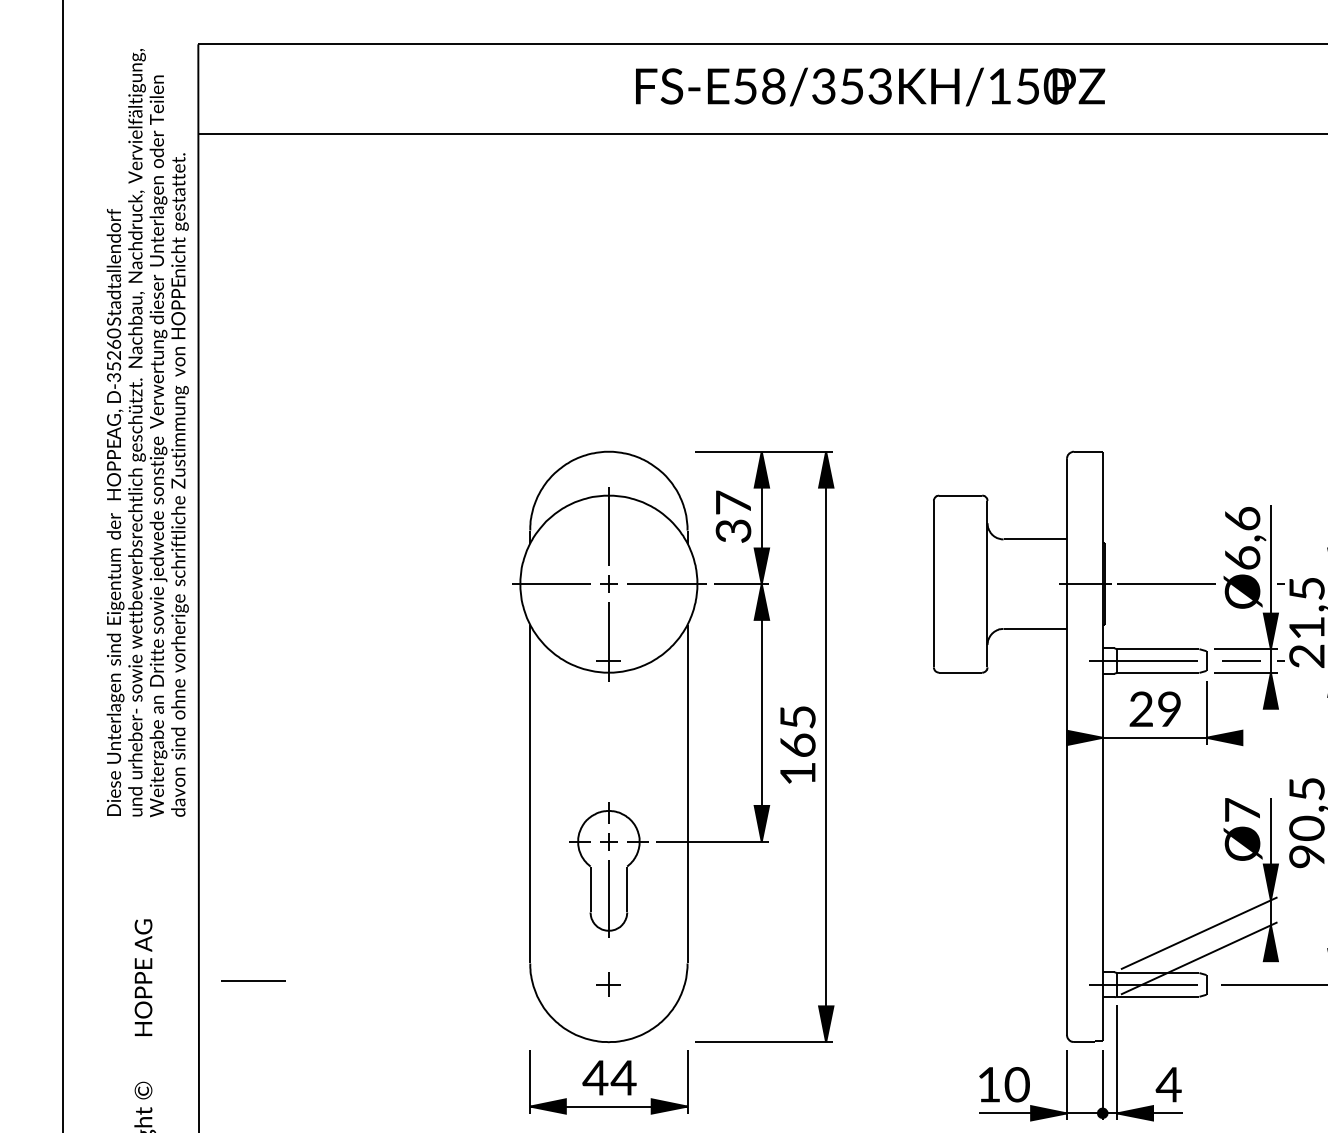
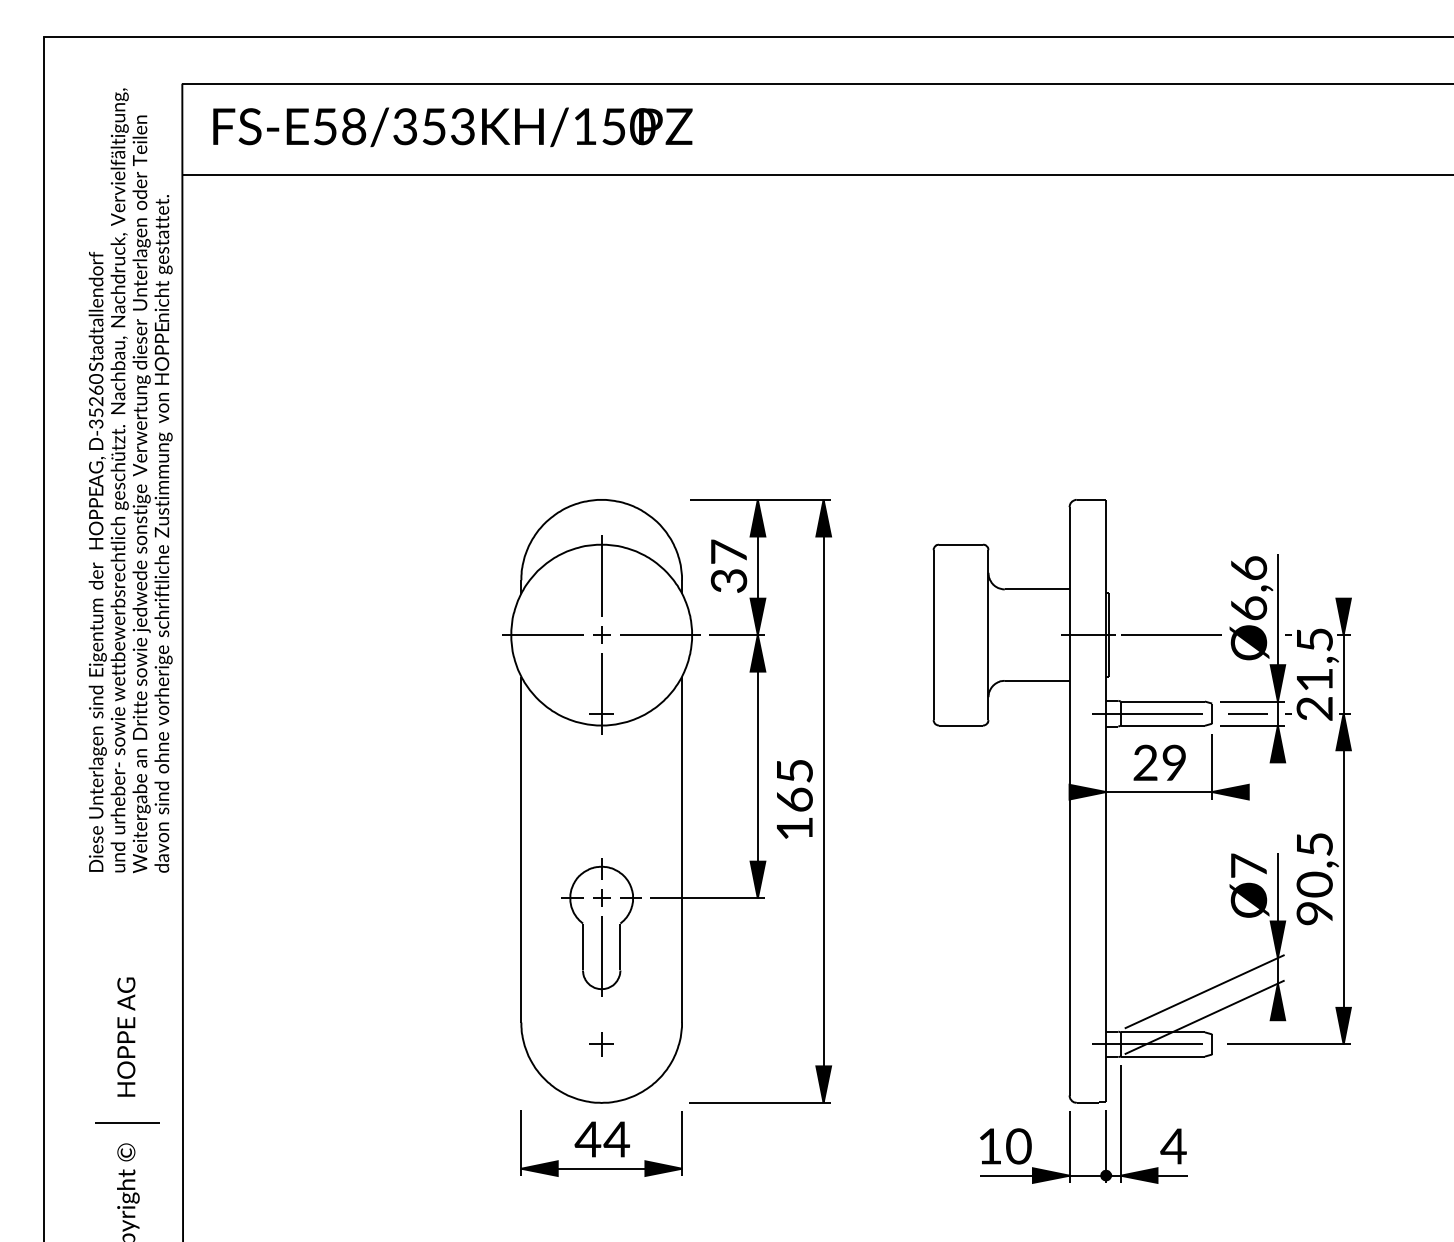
text: (870, 87) -> (452, 127), moved
line: (253, 980) -> (127, 1122), moved

